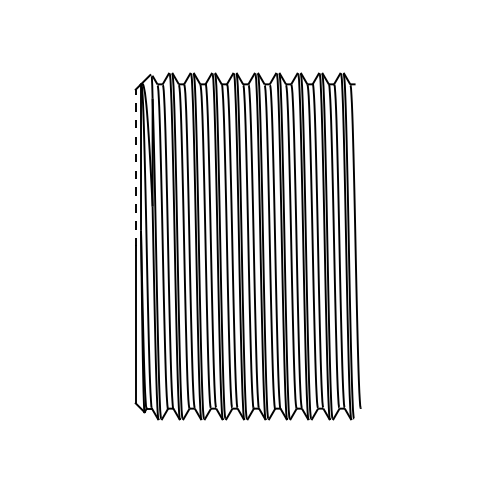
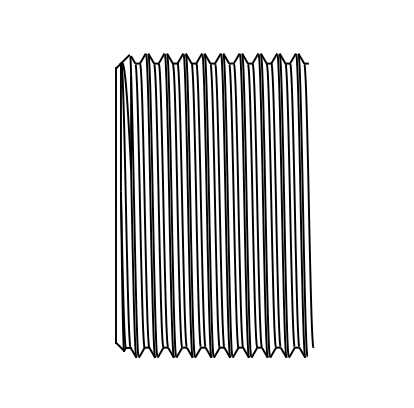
line: (135, 167) -> (116, 136), dashed -> solid

